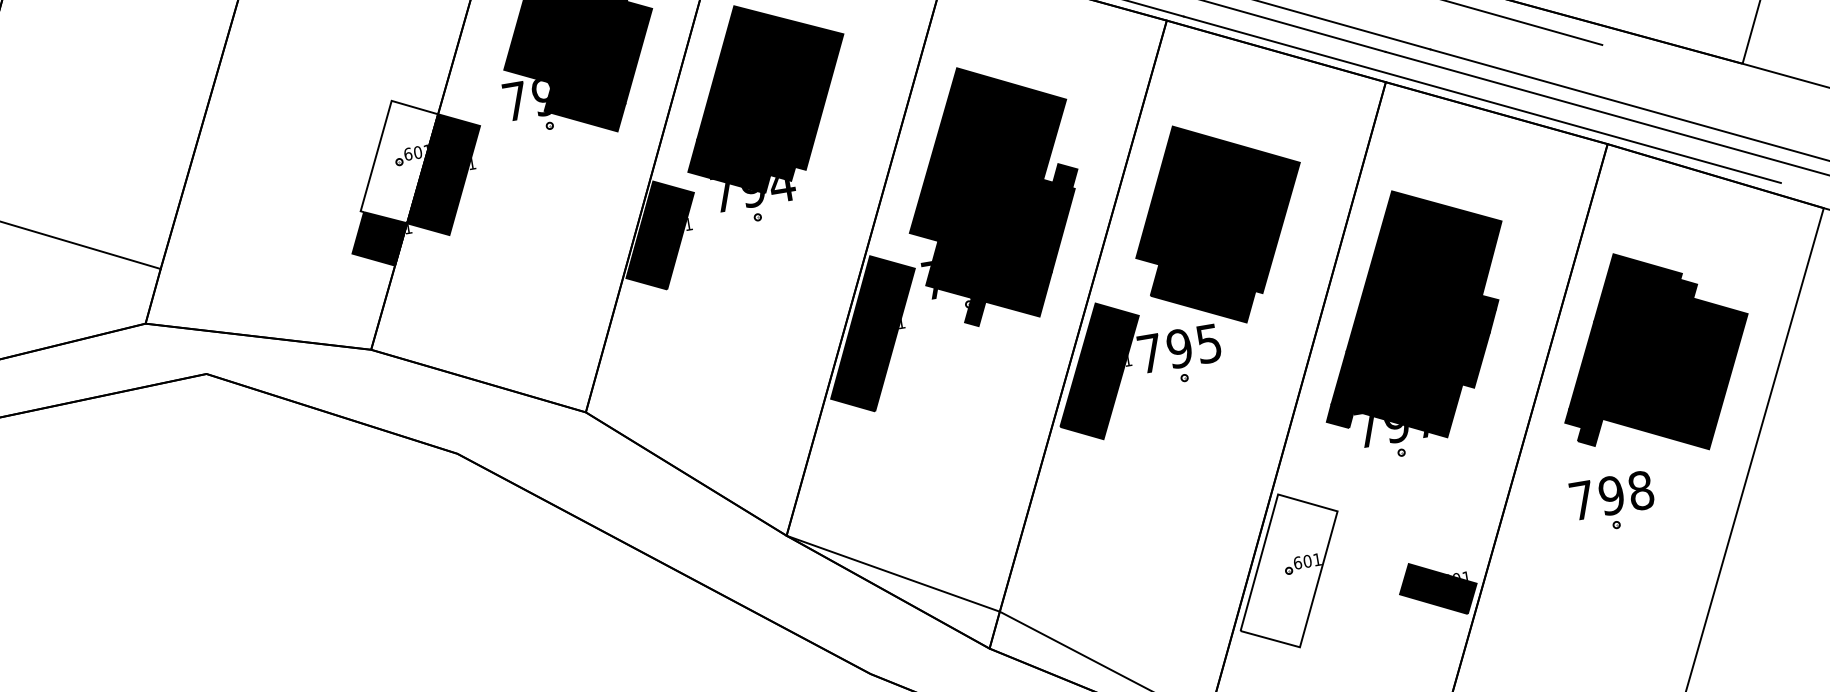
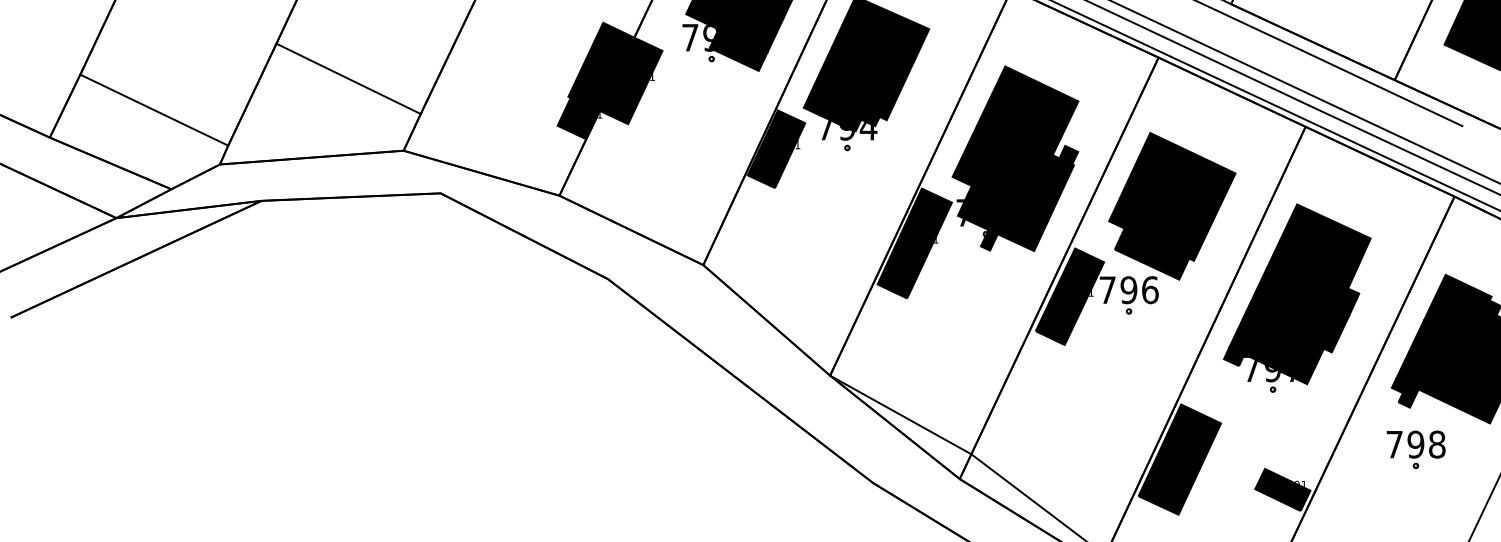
fill: (399, 161) -> (601, 66), added
text: (1209, 344) -> (1150, 290), 795 -> 796
fill: (1288, 570) -> (1179, 459), added

